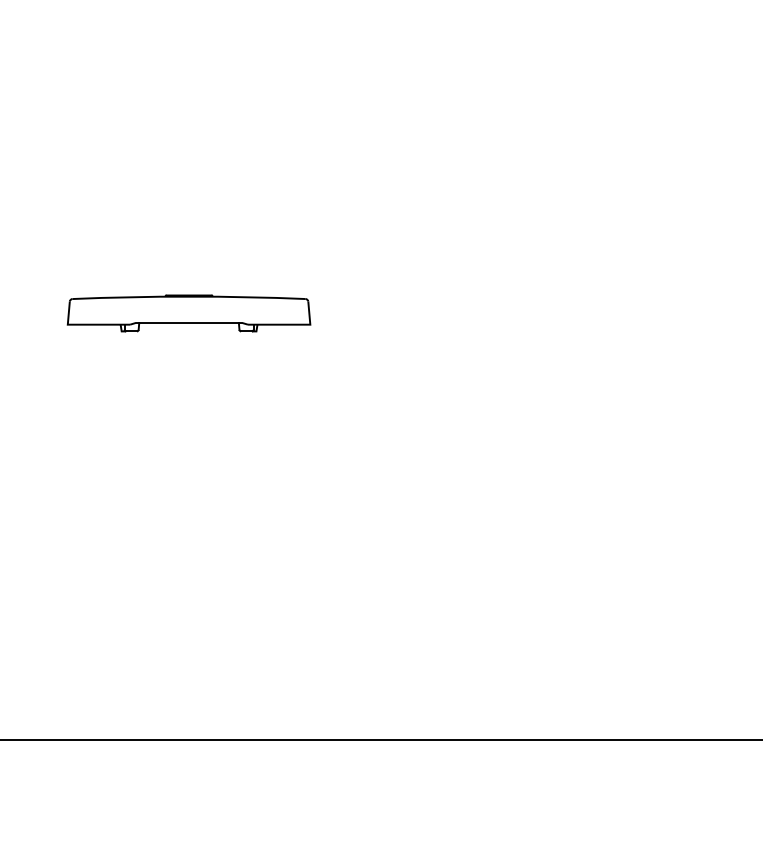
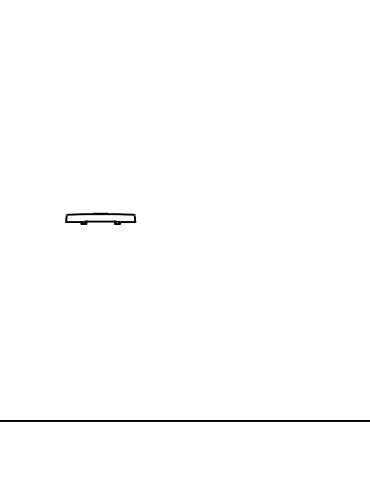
part: (189, 312) -> (100, 218), size x0.6

